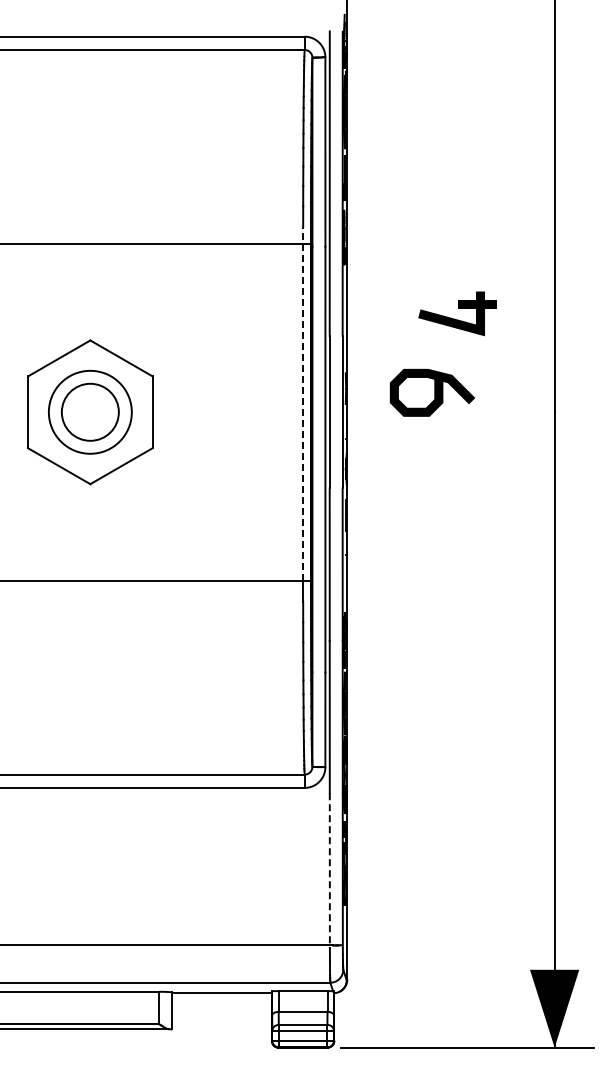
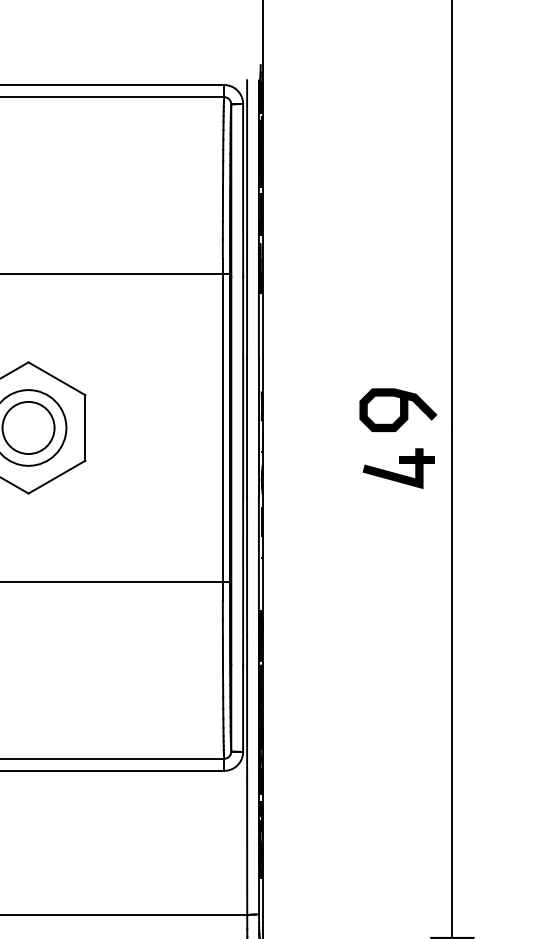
part: (457, 313) -> (398, 468), moved
curve: (434, 392) -> (400, 409), moved
line: (303, 403) -> (223, 419), dashed -> solid
line: (329, 870) -> (246, 846), dashed -> solid

